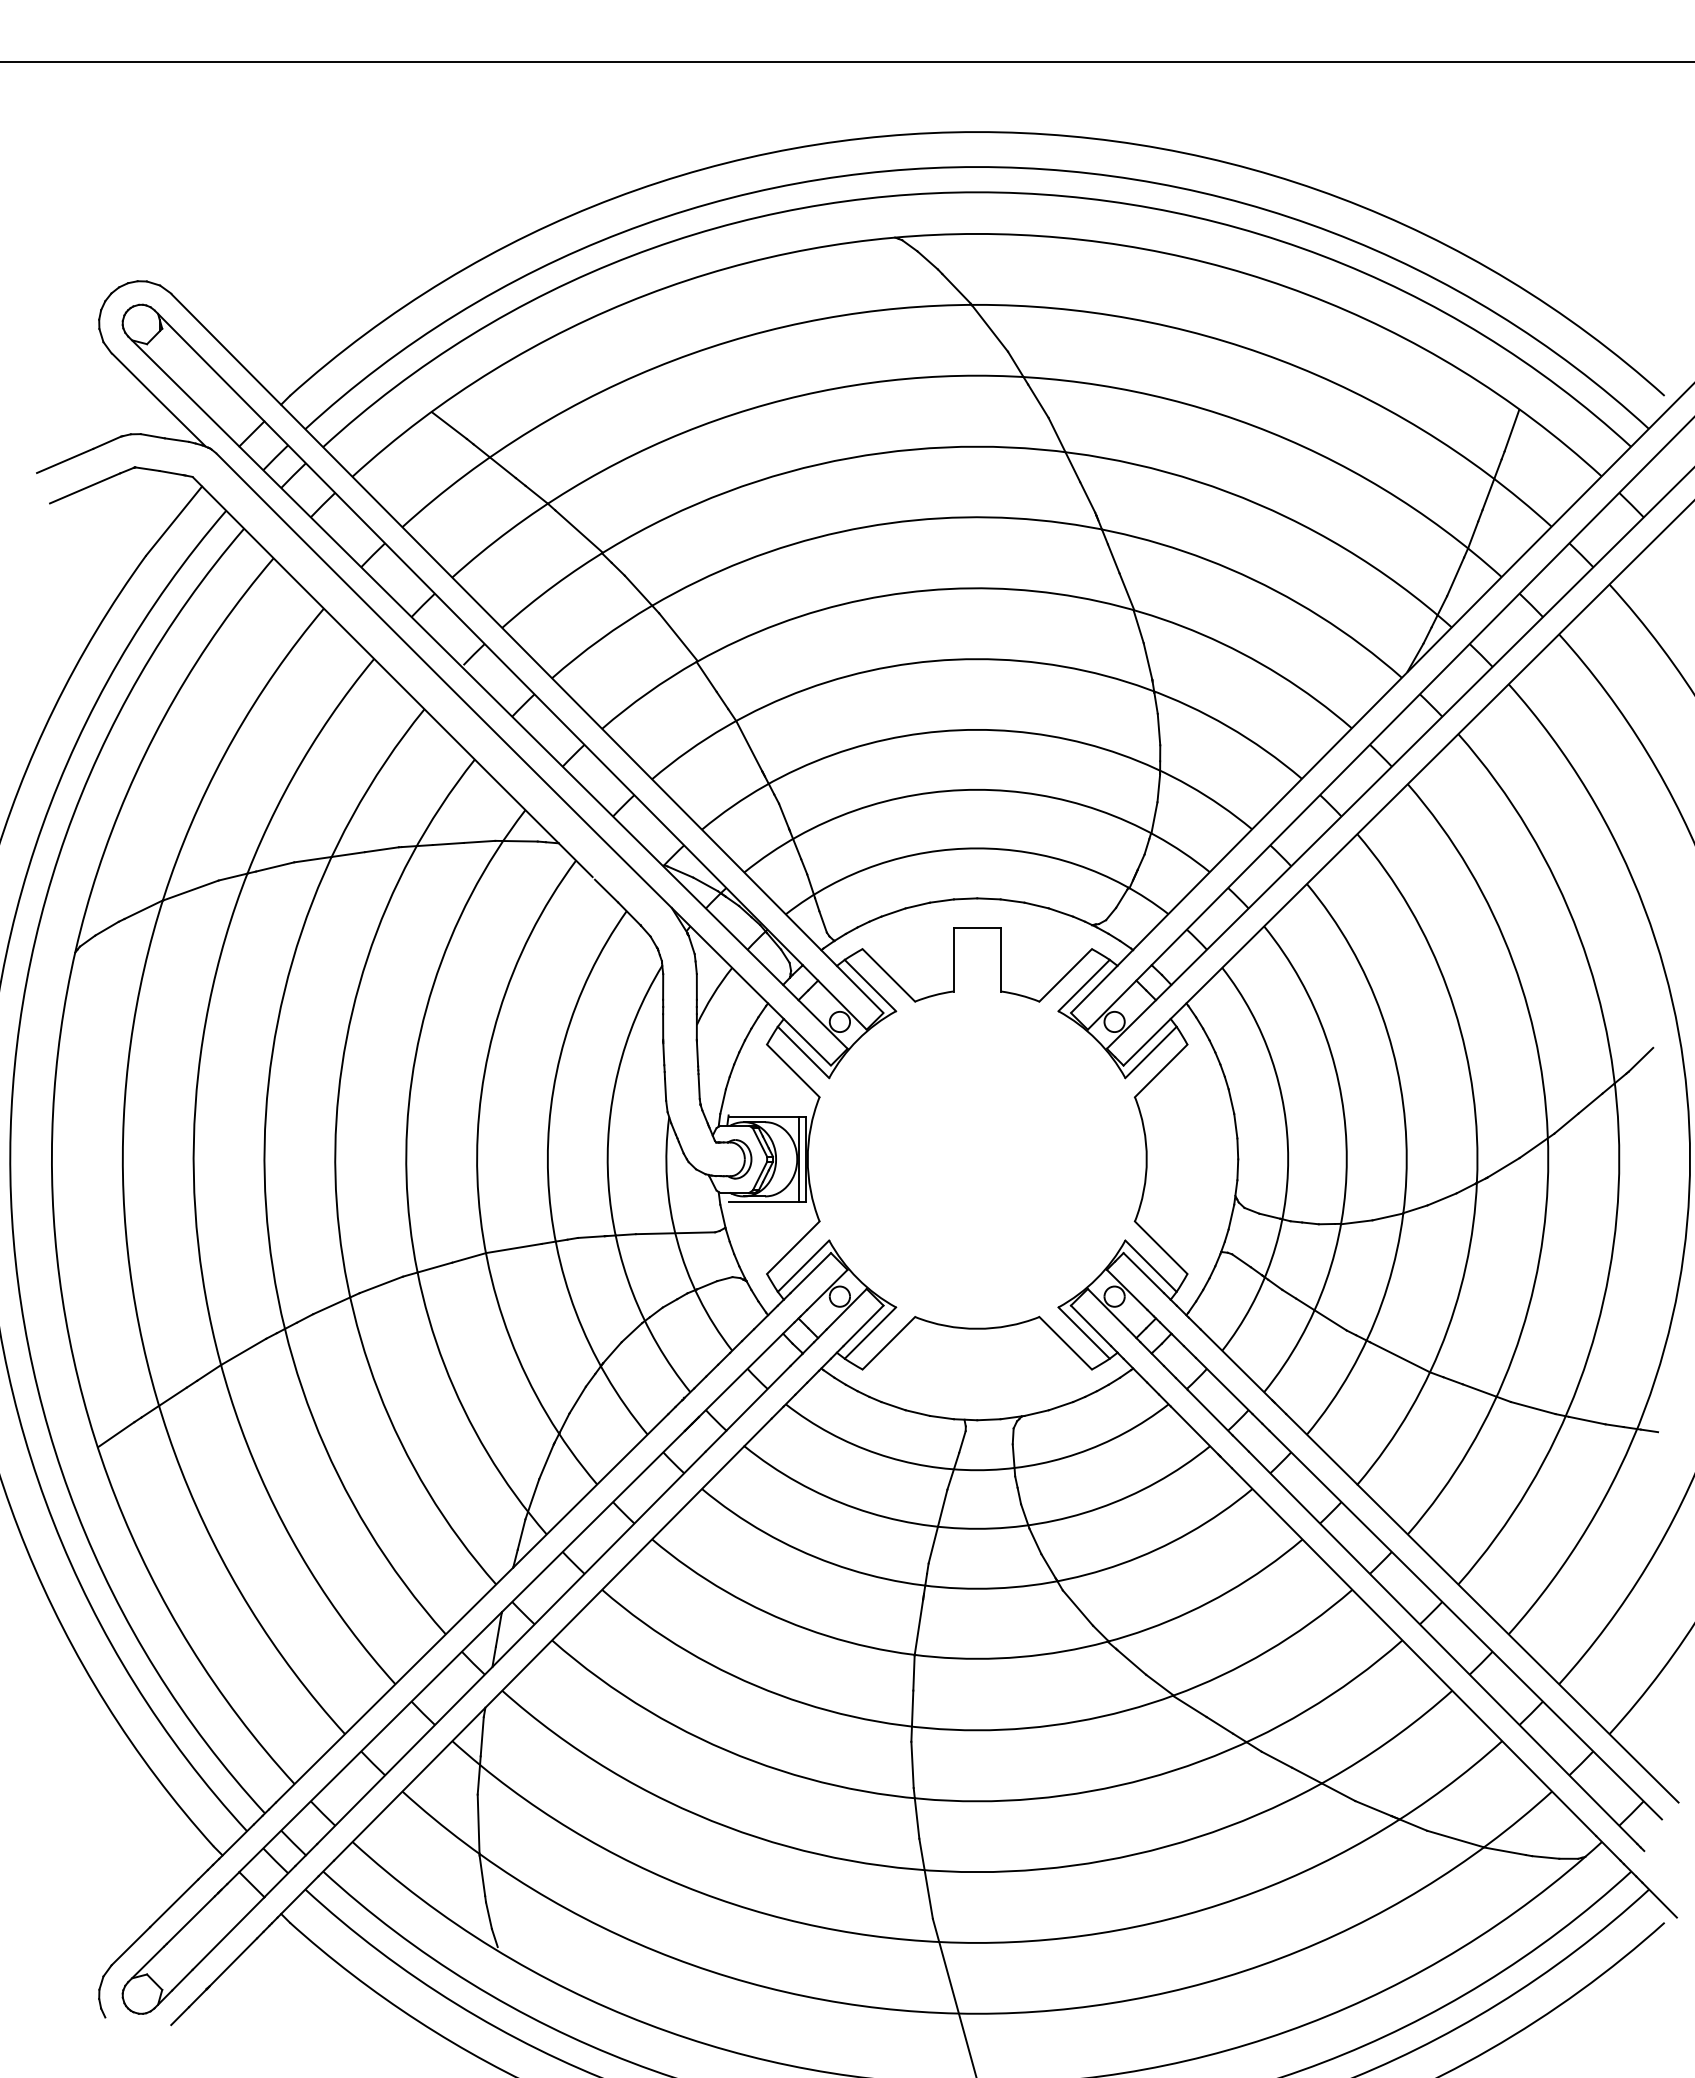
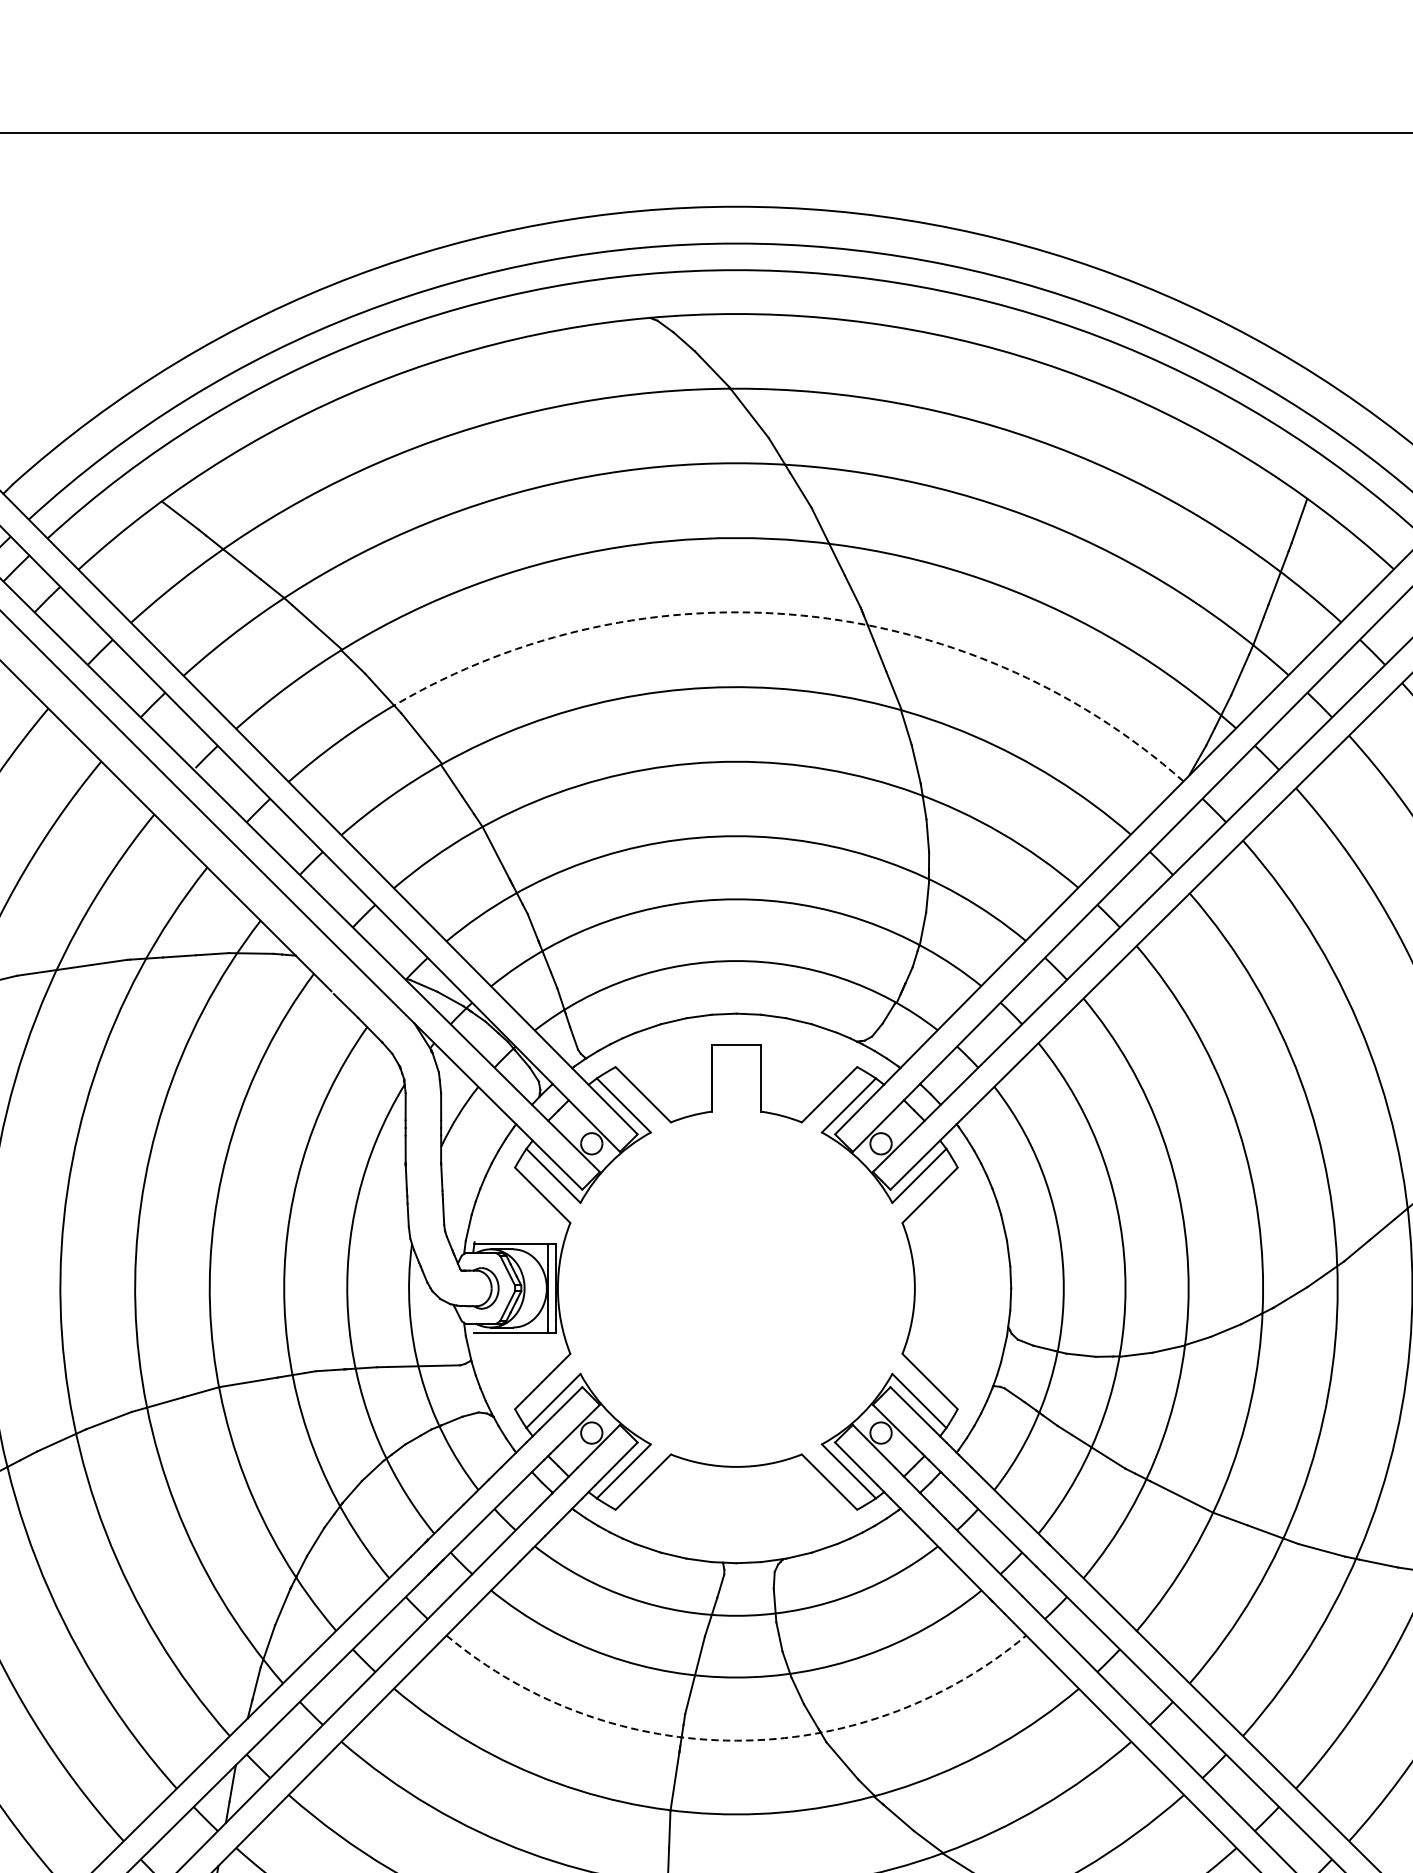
arc: (1038, 520) -> (800, 615), solid -> dashed
arc: (977, 1588) -> (736, 1740), solid -> dashed

